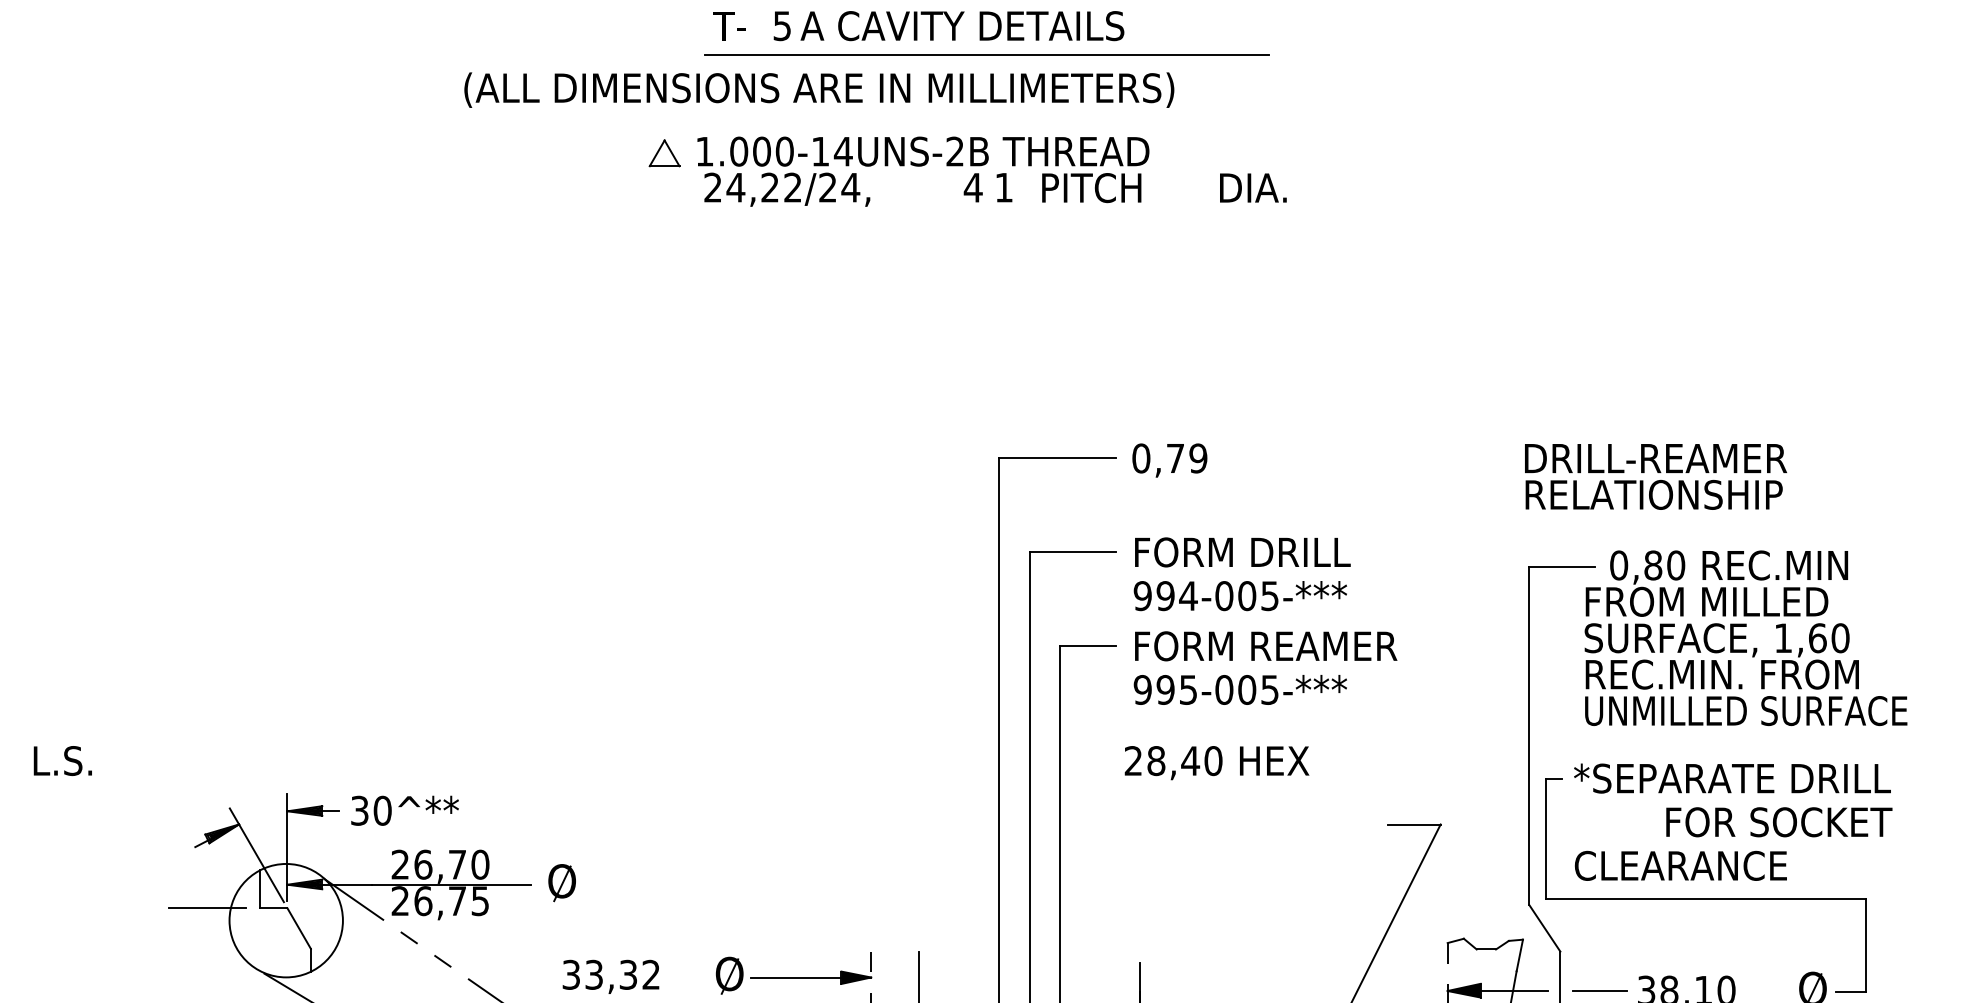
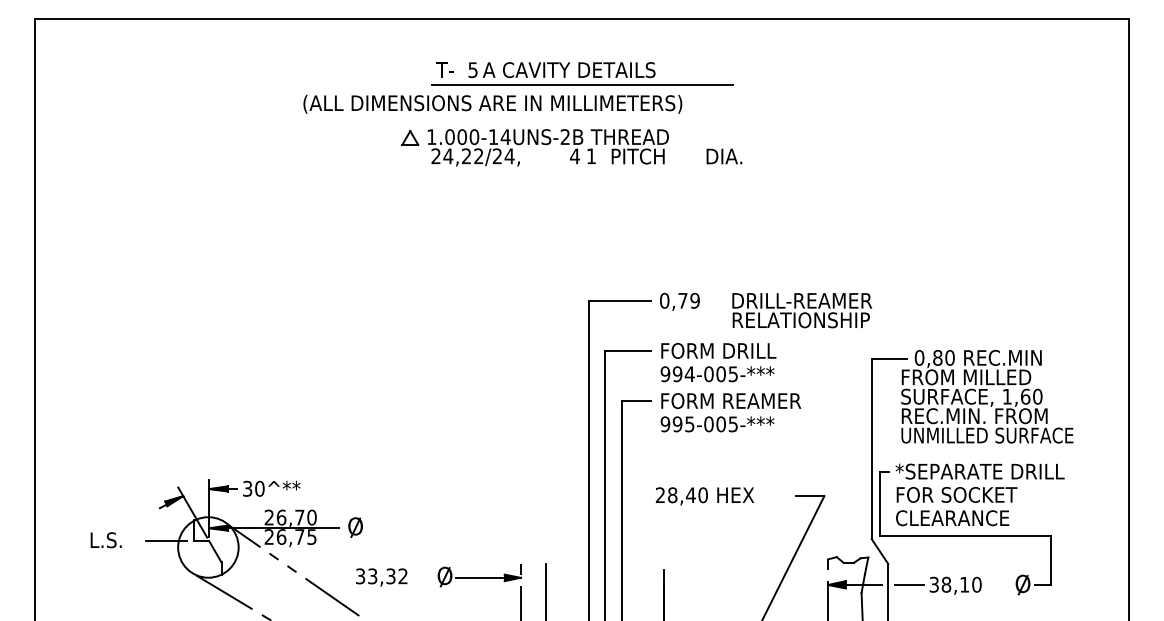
text: (1656, 476) -> (802, 310), moved
text: (61, 761) -> (105, 540), moved
text: (1215, 763) -> (704, 496), moved
text: (1778, 821) -> (956, 494), moved

